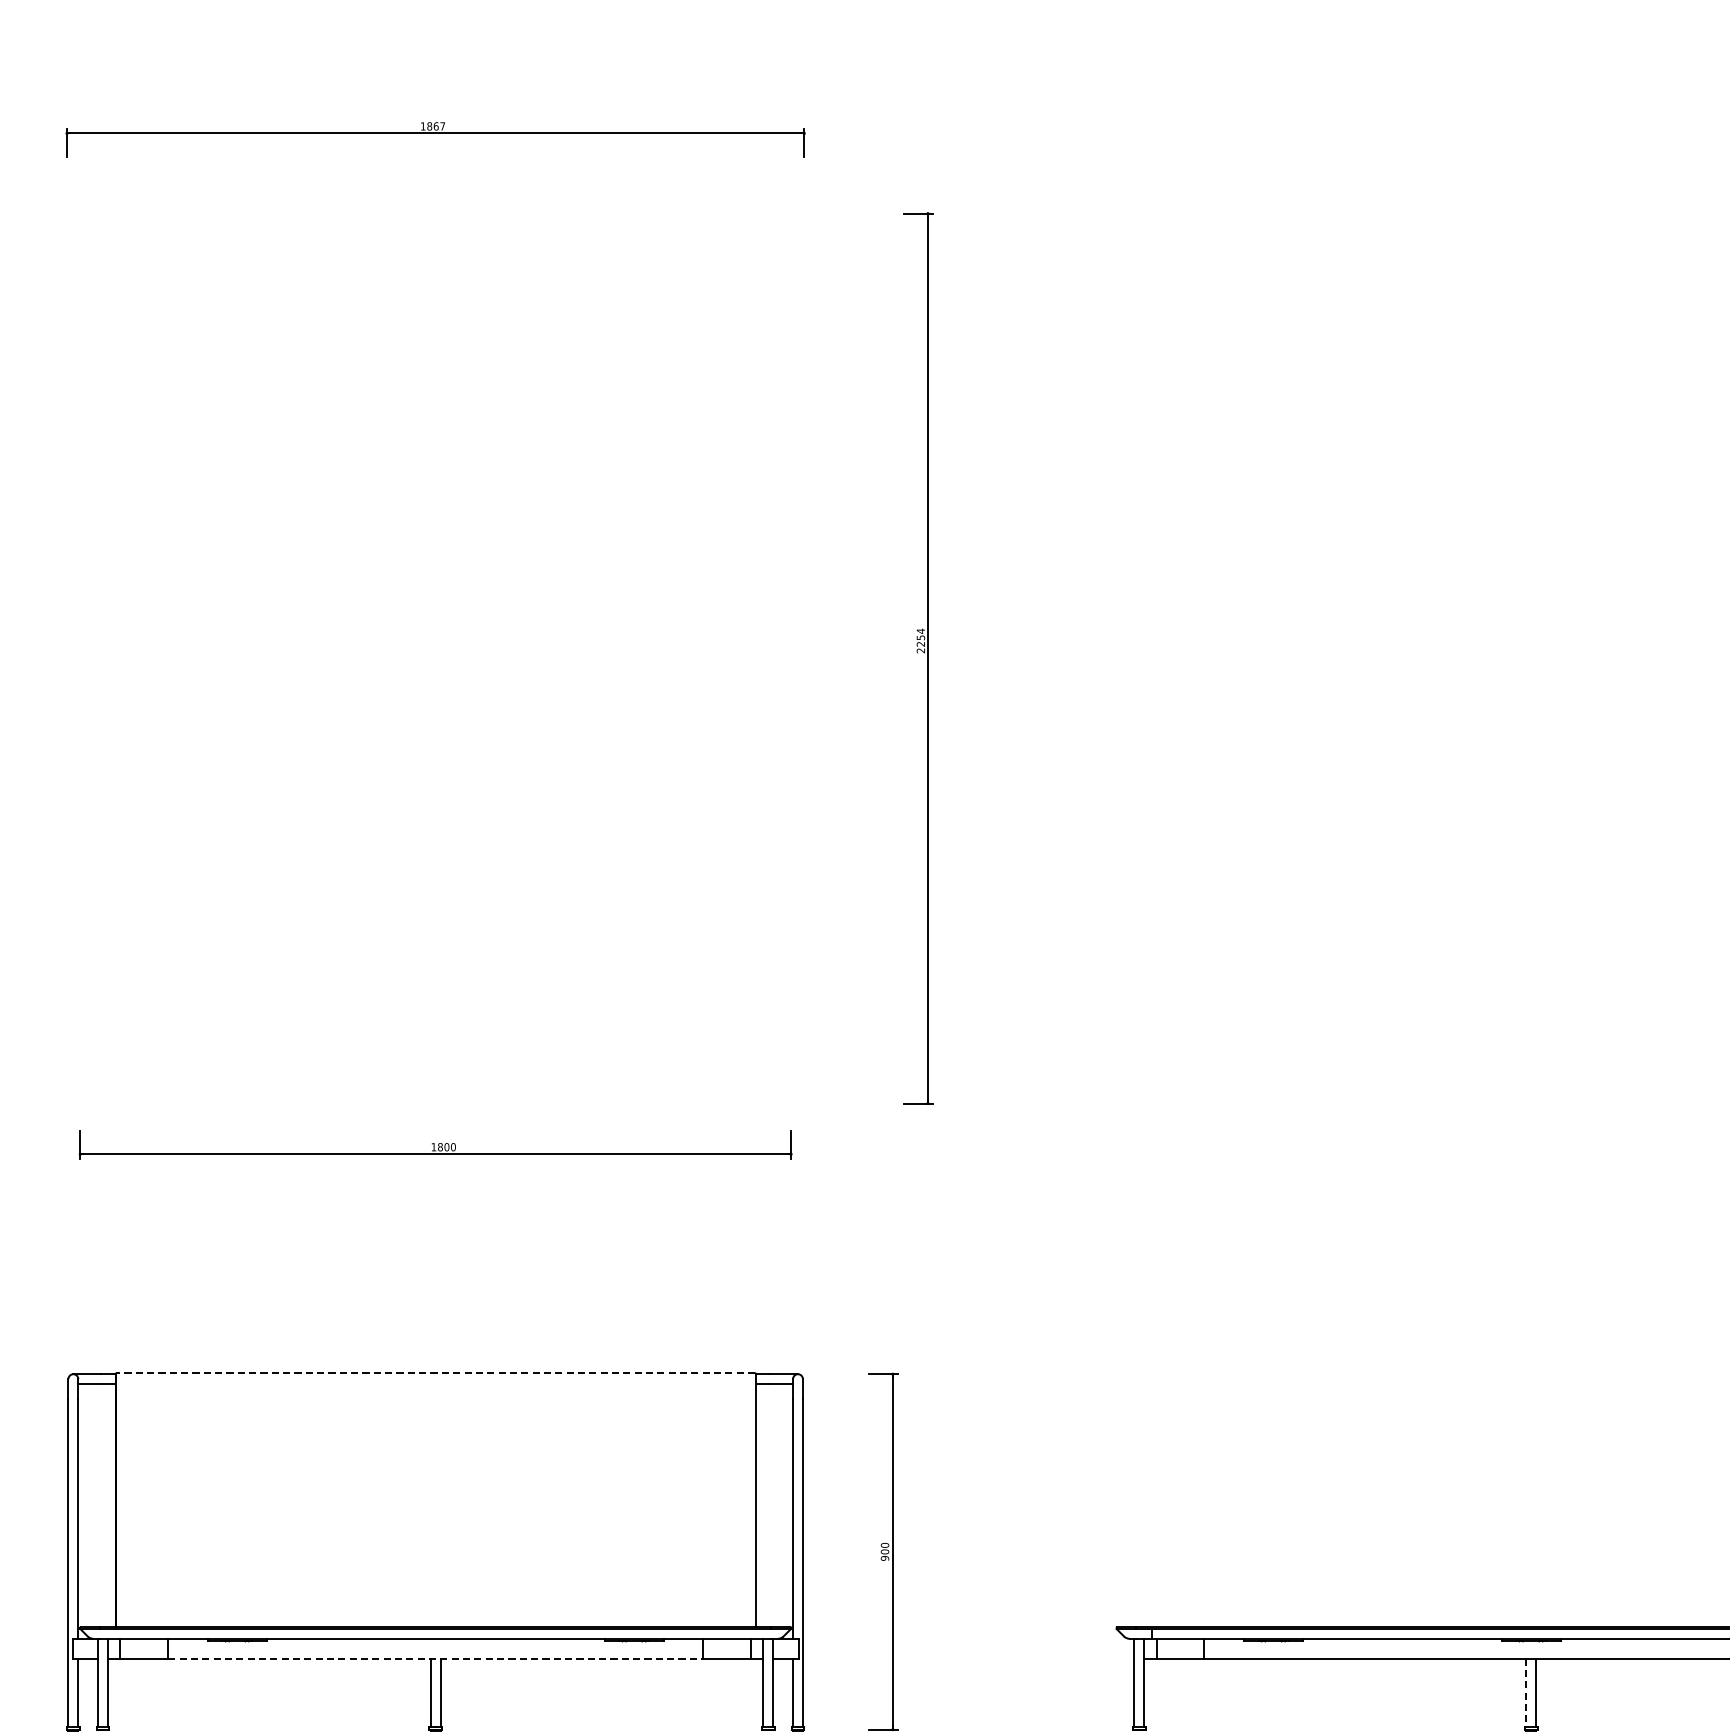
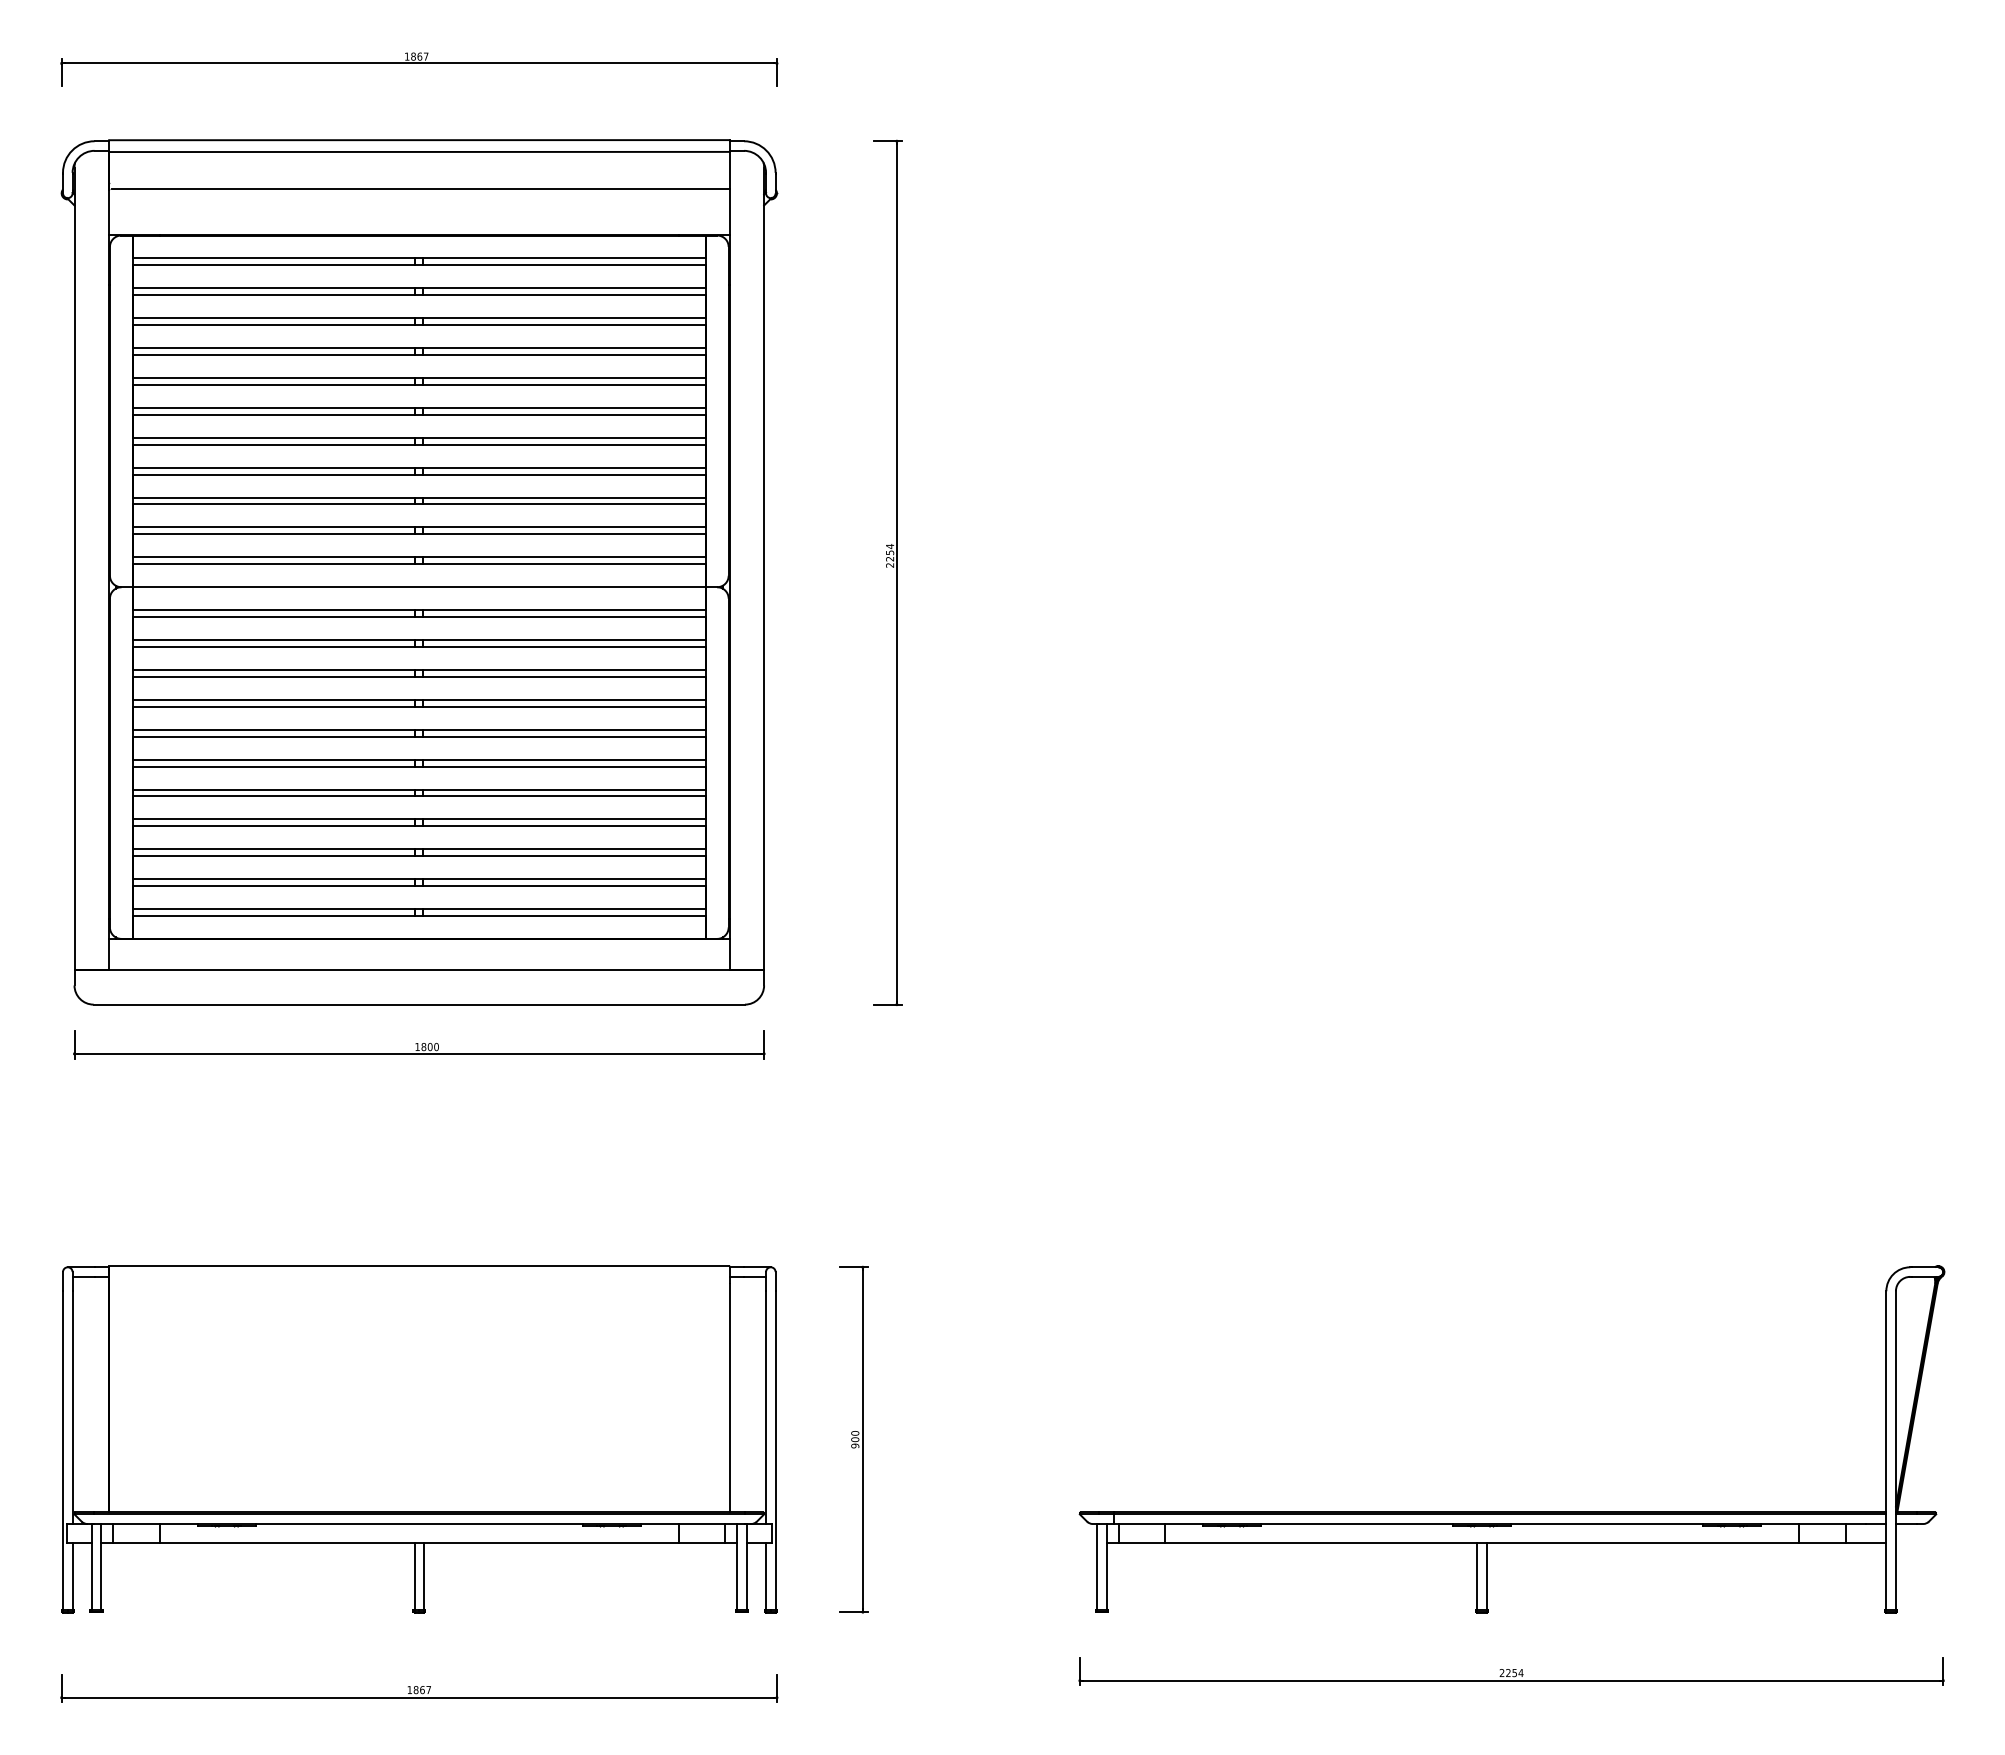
part: (435, 658) -> (419, 572), added
line: (435, 1373) -> (419, 1266), dashed -> solid
line: (435, 1658) -> (419, 1543), dashed -> solid
line: (1526, 1692) -> (1477, 1576), dashed -> solid

